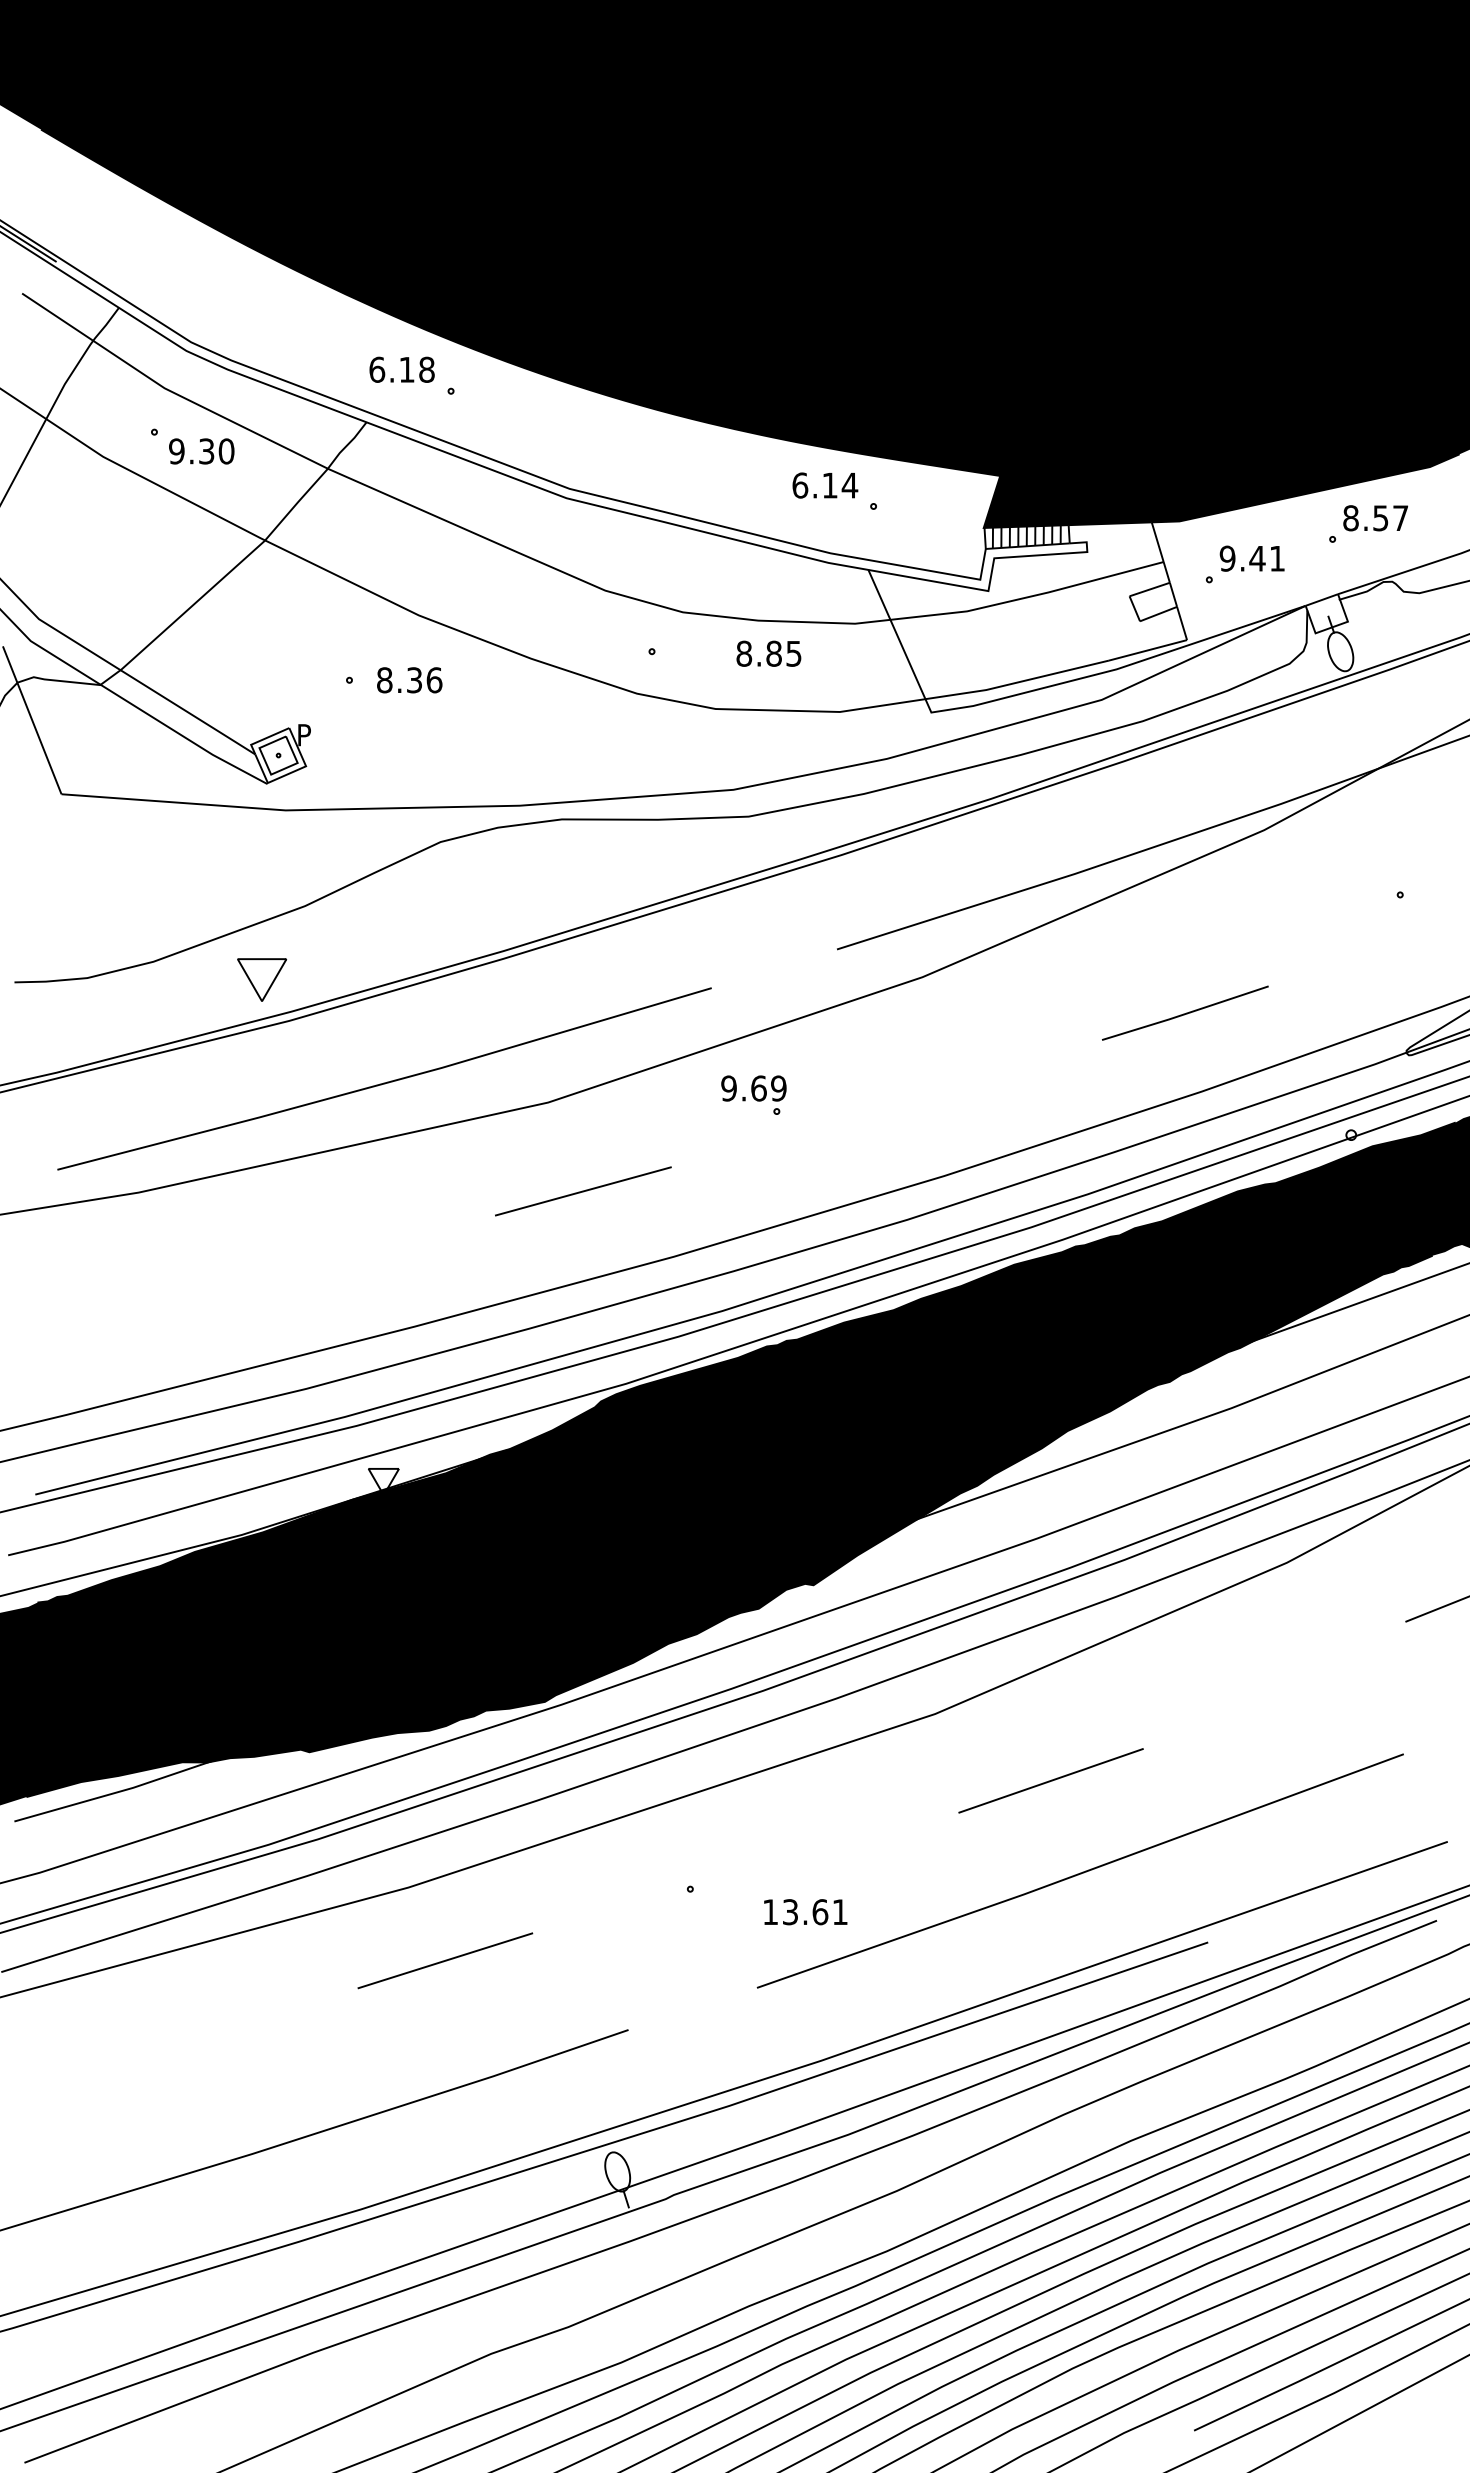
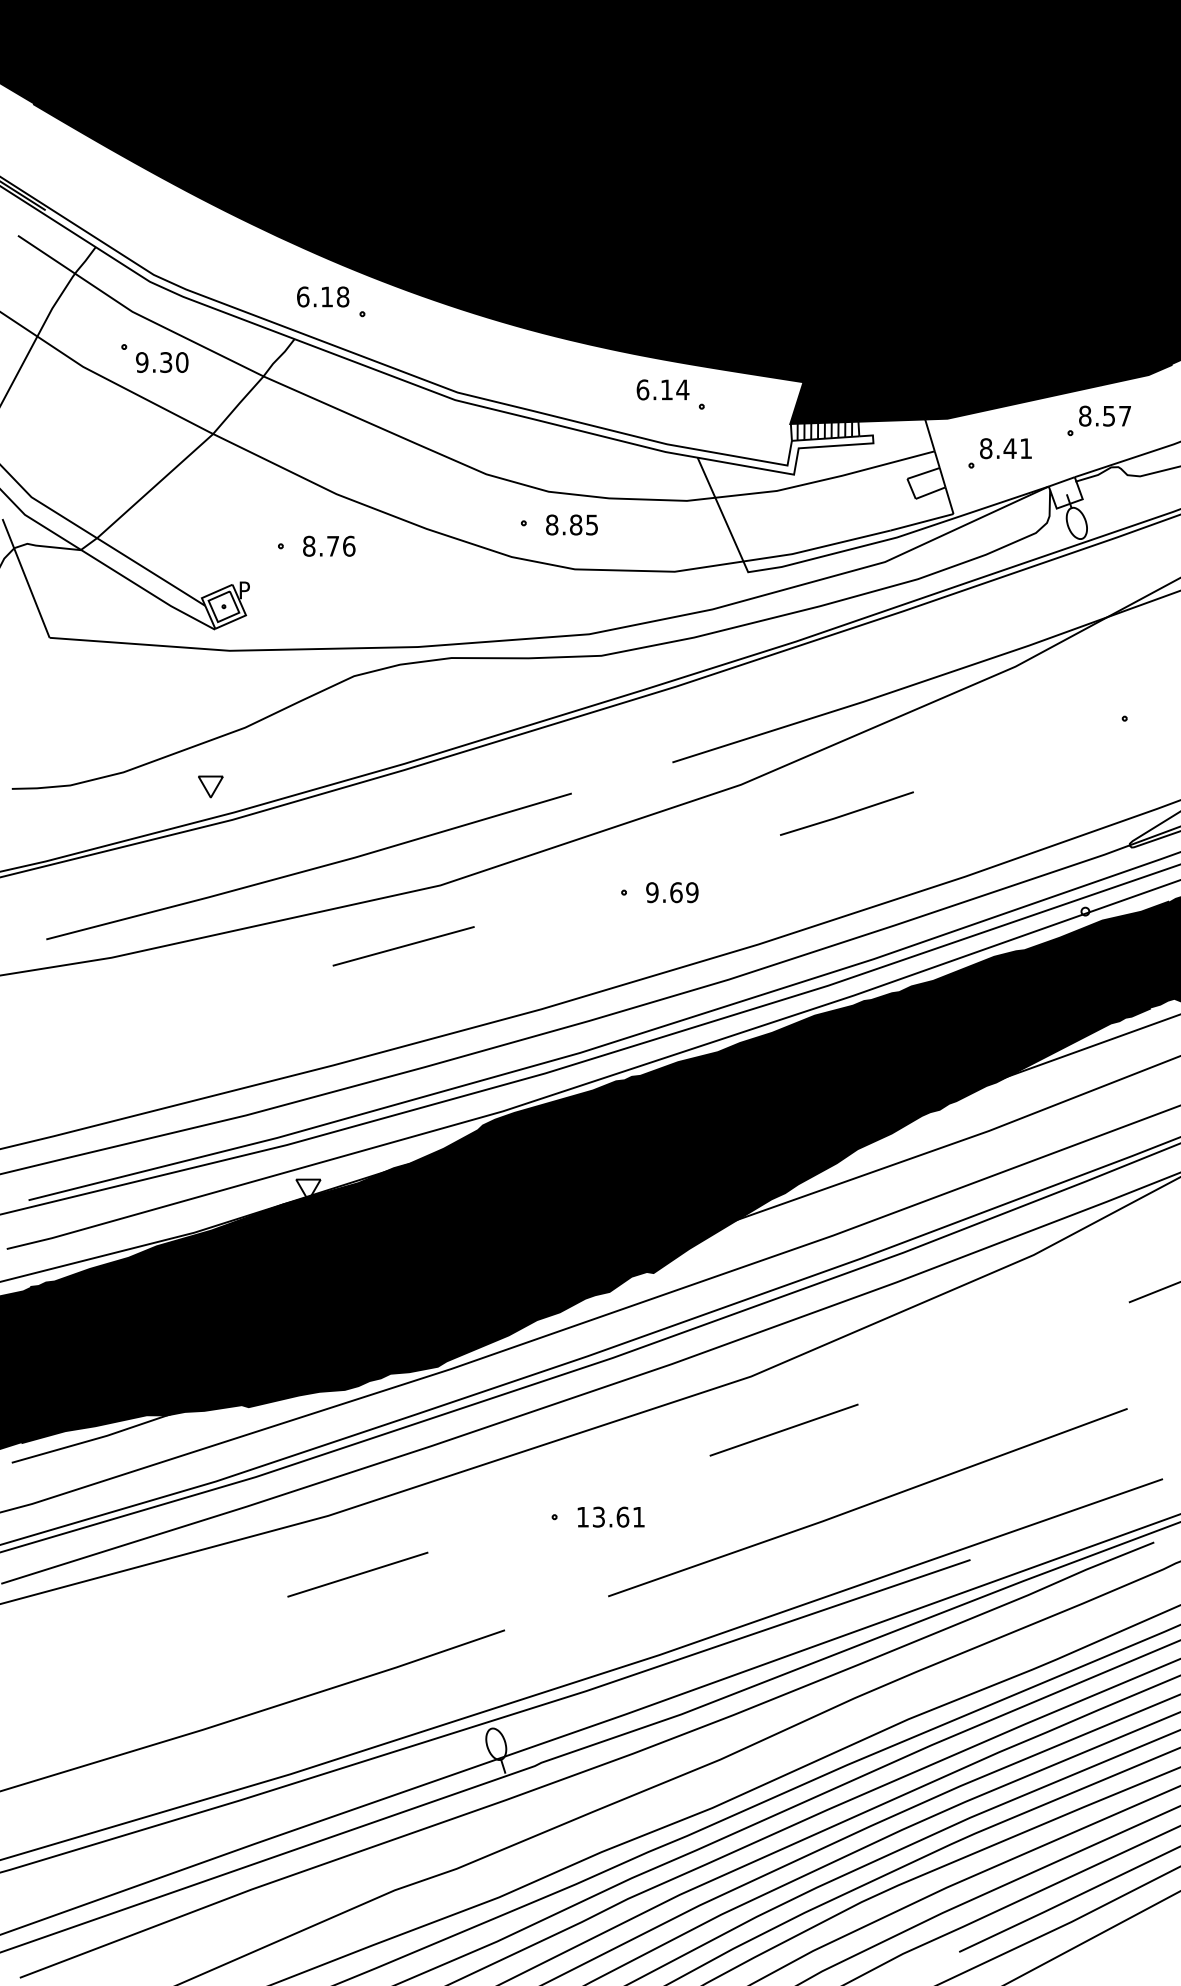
text: (1227, 558) -> (986, 448), 9.41 -> 8.41
text: (768, 653) -> (571, 524), moved
text: (414, 680) -> (333, 546), 8.36 -> 8.76
part: (262, 979) -> (211, 786), size x0.62
line: (1186, 1012) -> (847, 813), moved
text: (753, 1088) -> (672, 892), moved
line: (583, 1191) -> (403, 946), moved
line: (1050, 1780) -> (783, 1429), moved
text: (805, 1912) -> (610, 1517), moved

